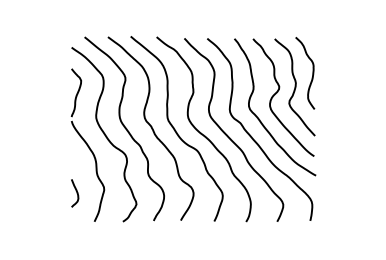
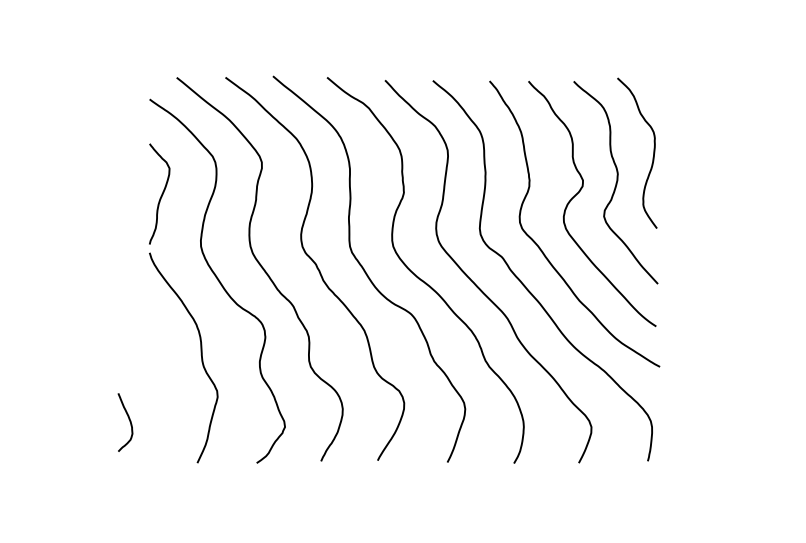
curve: (76, 193) -> (128, 422), moved

